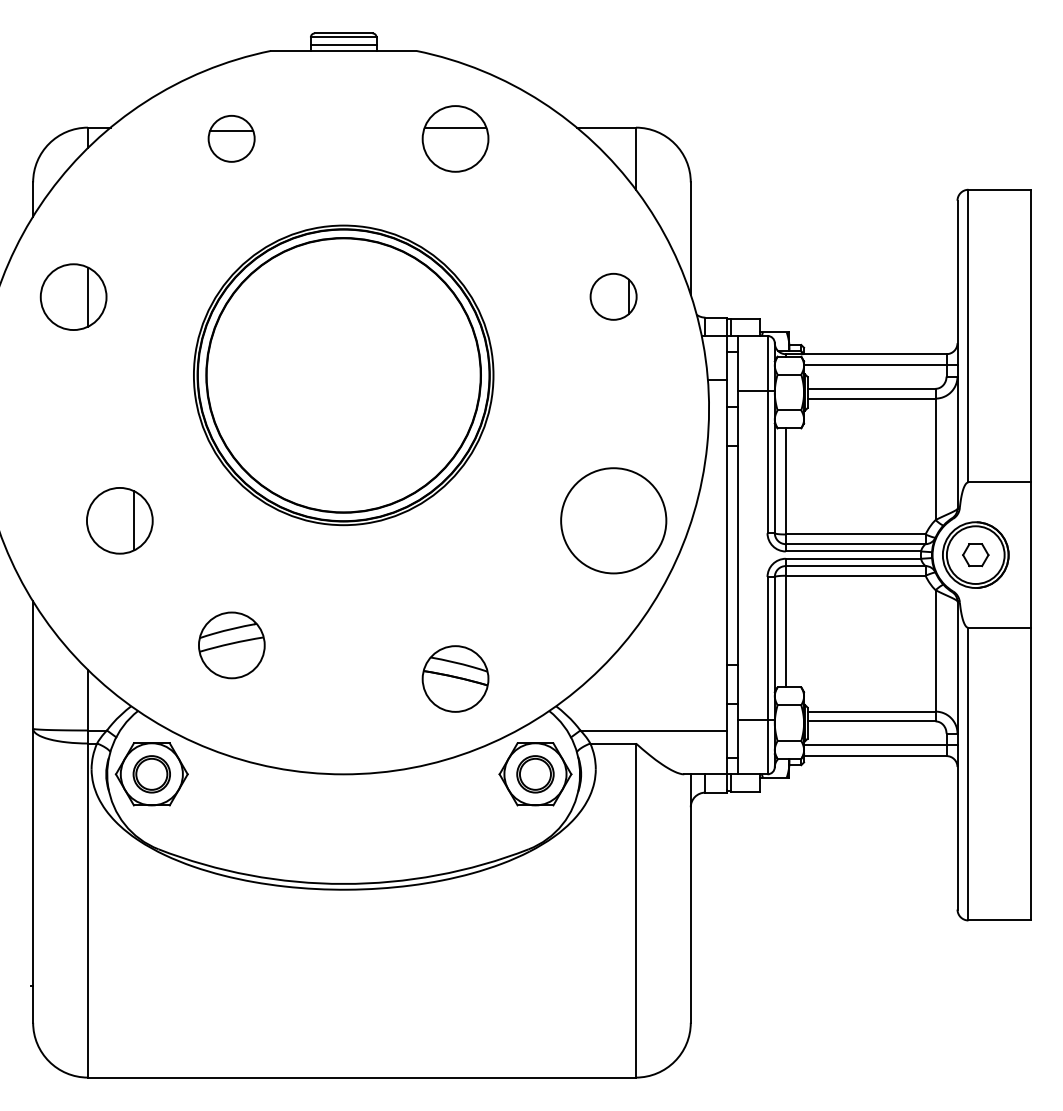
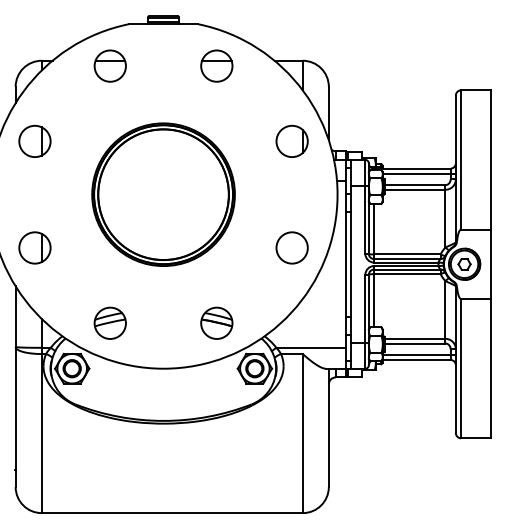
part: (230, 137) -> (109, 65), size x1.43
part: (612, 295) -> (291, 140), size x1.43
part: (343, 374) -> (163, 194), moved
part: (118, 519) -> (34, 247), moved
circle: (612, 519) -> (291, 247), size x0.62
part: (230, 643) -> (109, 322), moved

